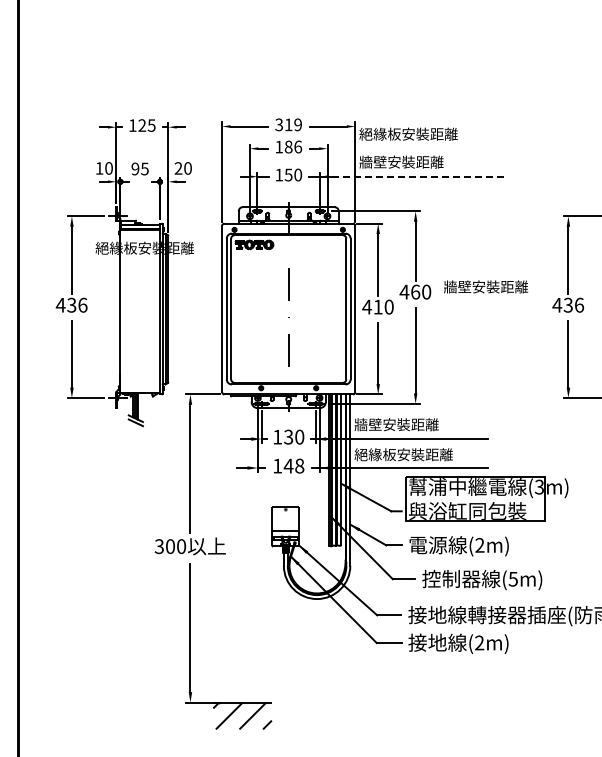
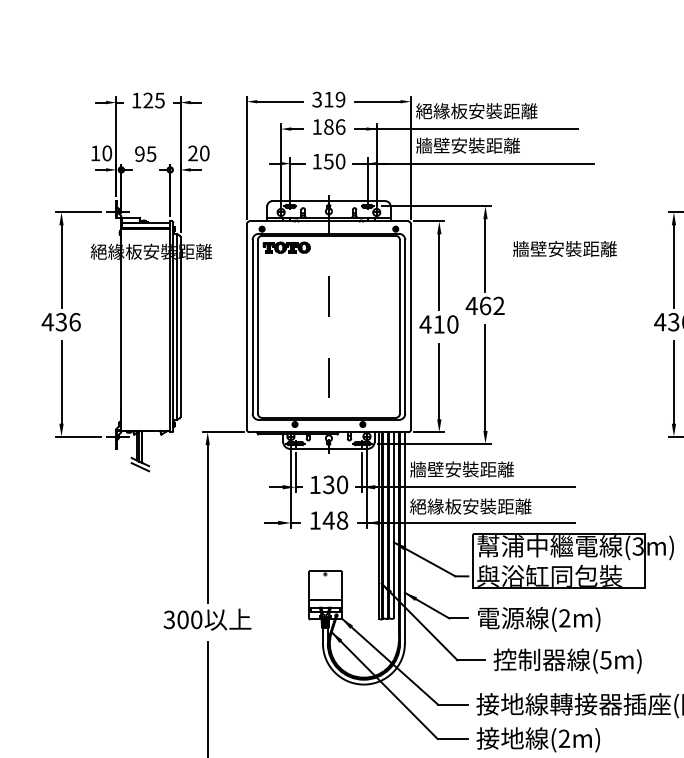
line: (406, 148) -> (474, 128), added
line: (411, 176) -> (480, 163), dashed -> solid
text: (486, 286) -> (565, 248), moved
text: (426, 291) -> (498, 305), 460 -> 462

